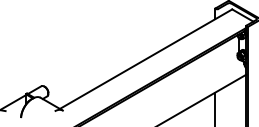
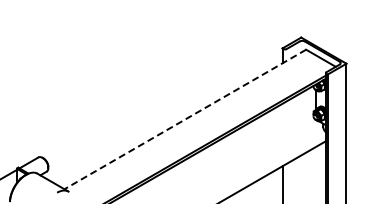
line: (146, 59) -> (185, 119), solid -> dashed

